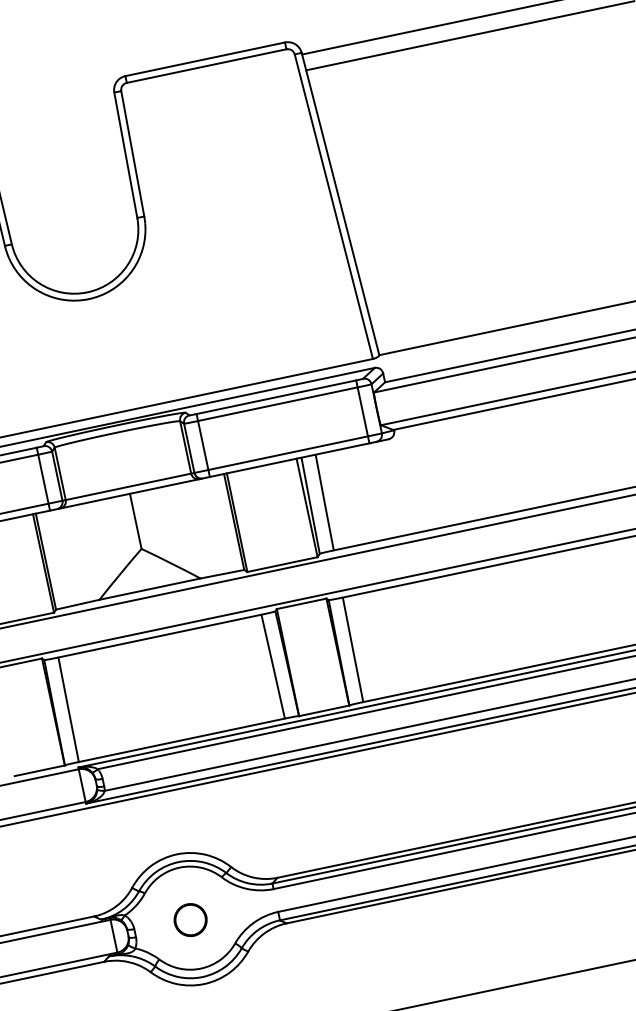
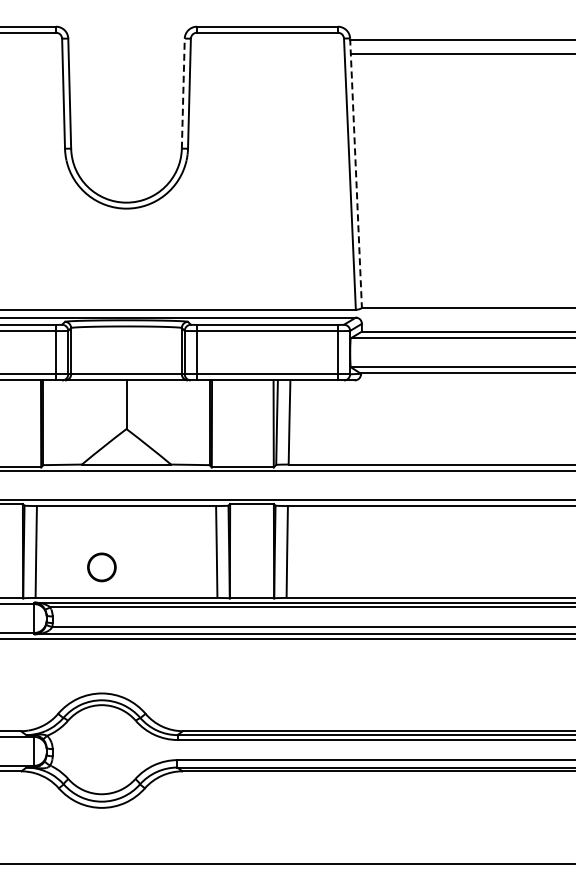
line: (125, 155) -> (183, 93), solid -> dashed
line: (341, 204) -> (356, 173), solid -> dashed
part: (190, 920) -> (101, 567), moved

